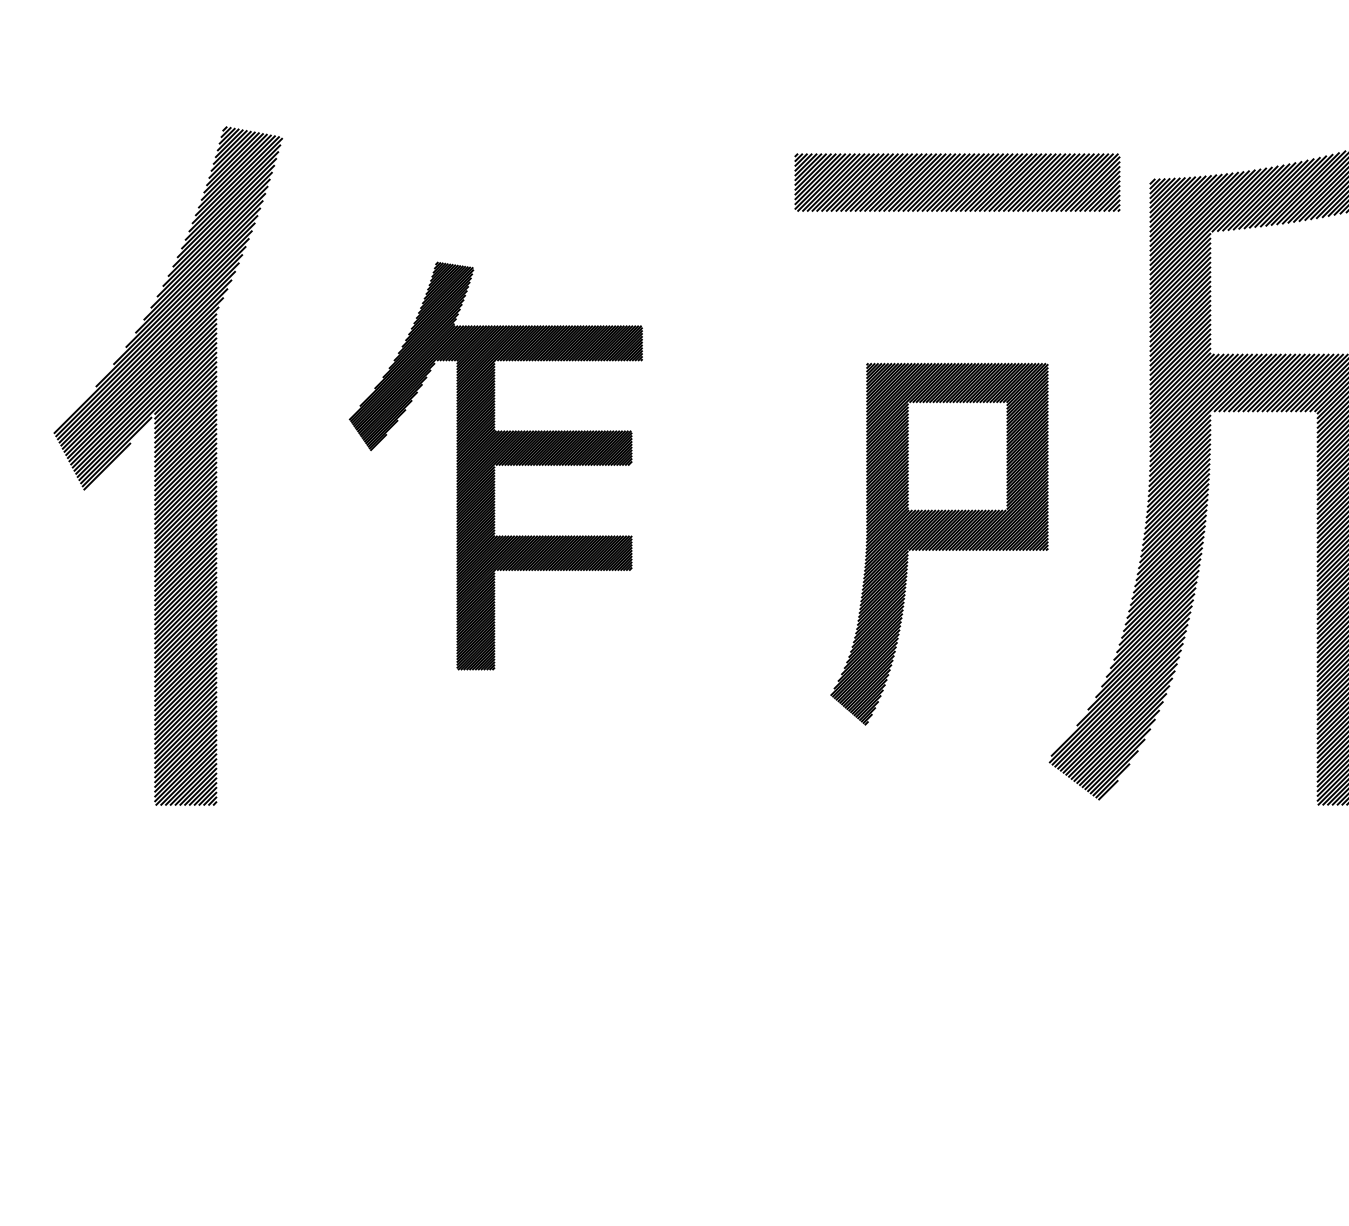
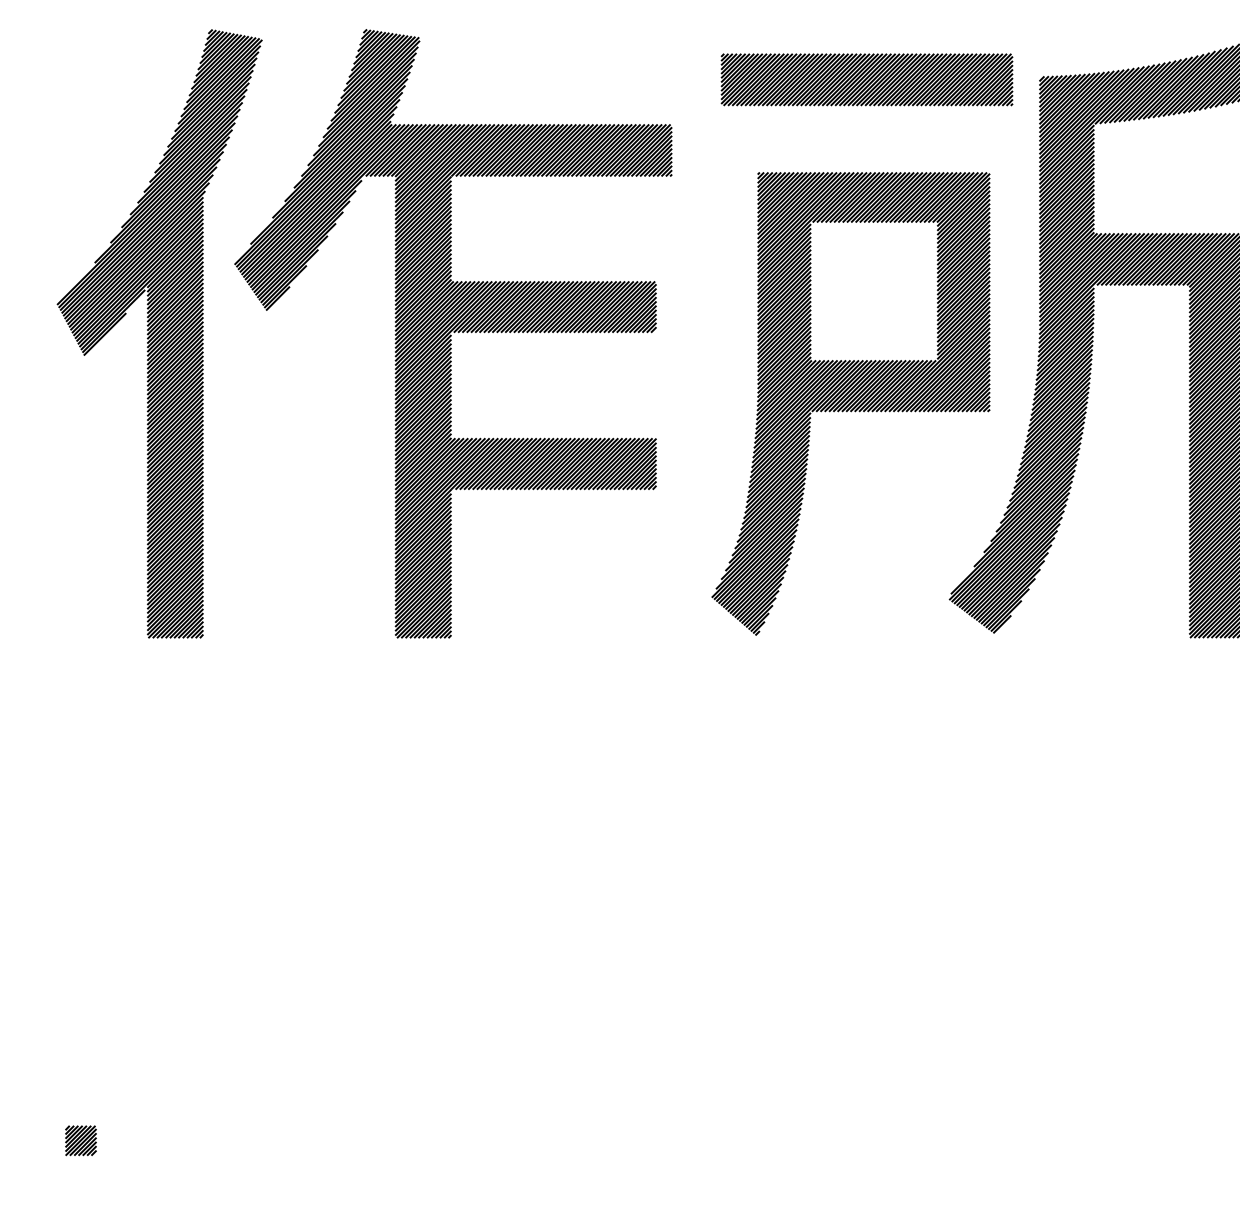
part: (496, 465) -> (453, 333), size x1.67
part: (938, 543) -> (850, 403), size x1.43

